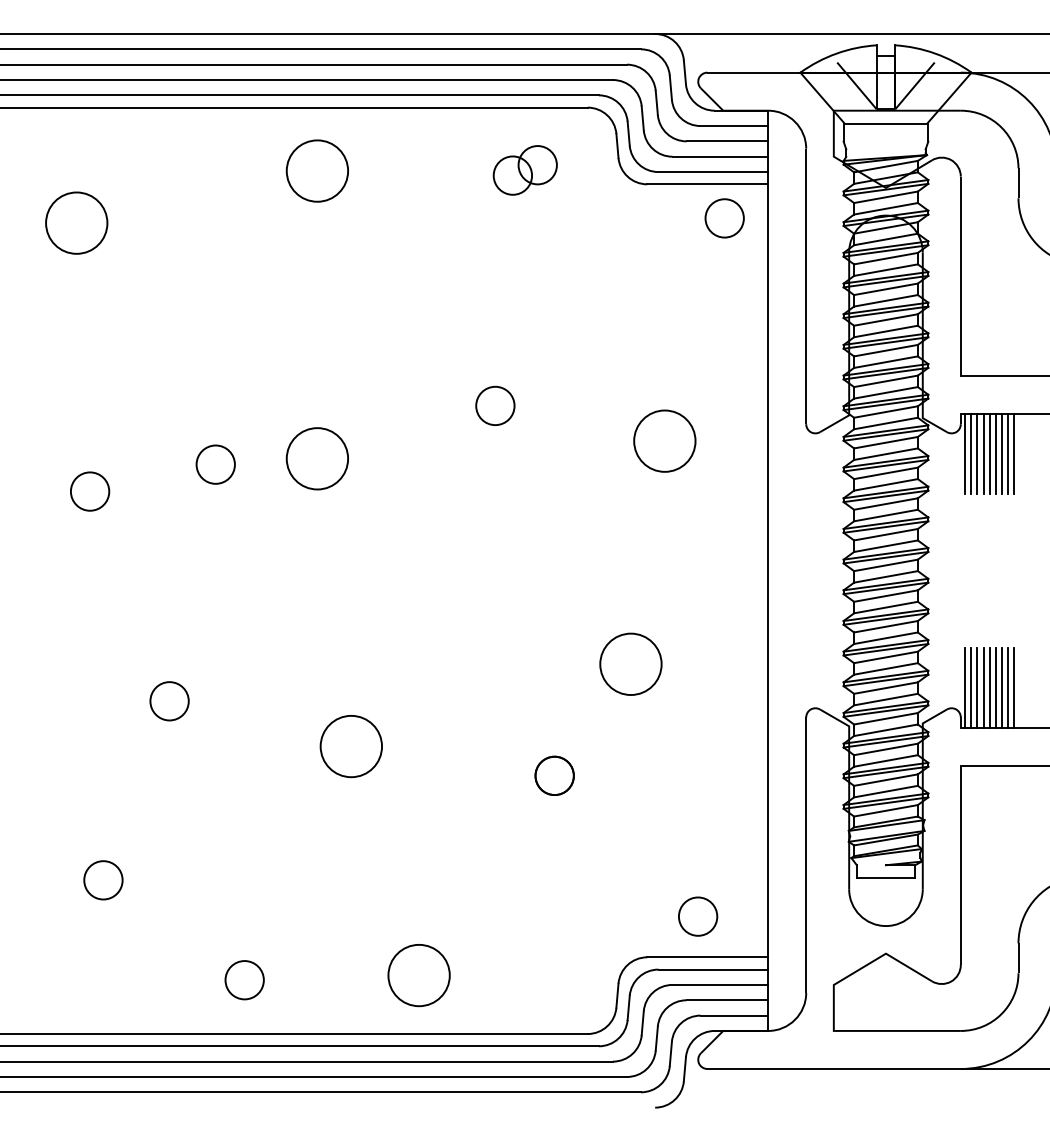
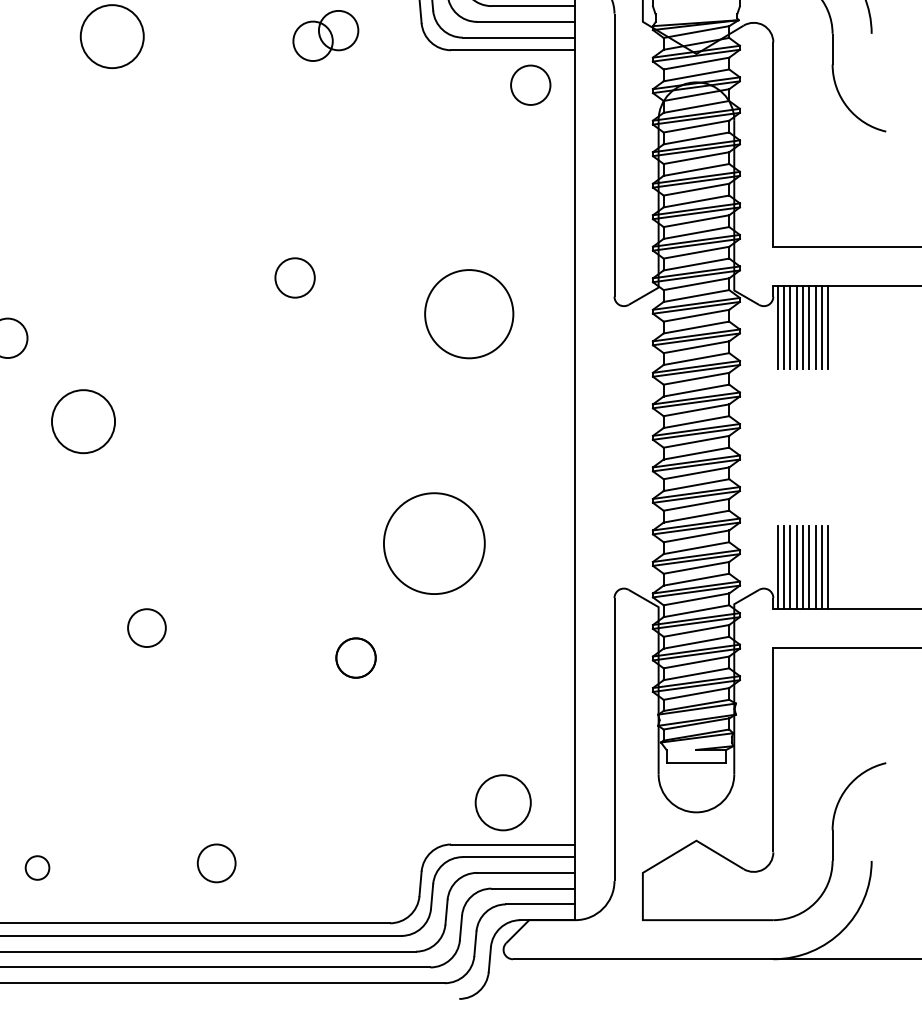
circle: (664, 440) -> (468, 313), size x1.4
circle: (316, 458) -> (82, 421), moved
circle: (630, 663) -> (433, 542), size x1.6
circle: (350, 746) -> (146, 627), size x0.6
circle: (698, 916) -> (503, 802), size x1.4
circle: (418, 975) -> (216, 863), size x0.6
circle: (244, 980) -> (37, 868), size x0.6

